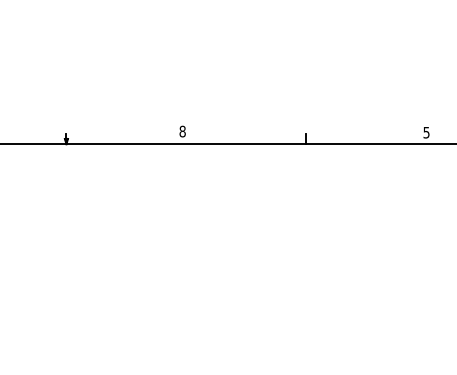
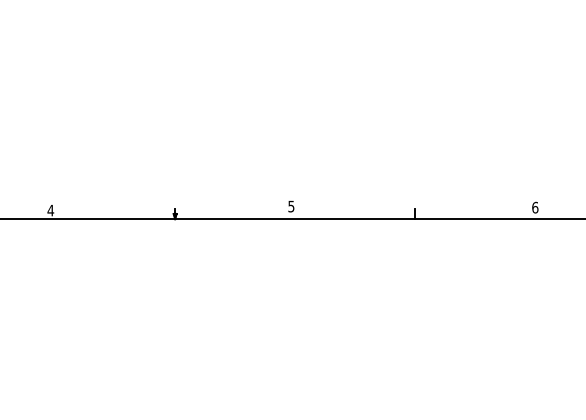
text: (182, 131) -> (291, 206), 8 -> 5
text: (426, 132) -> (535, 207), 5 -> 6

